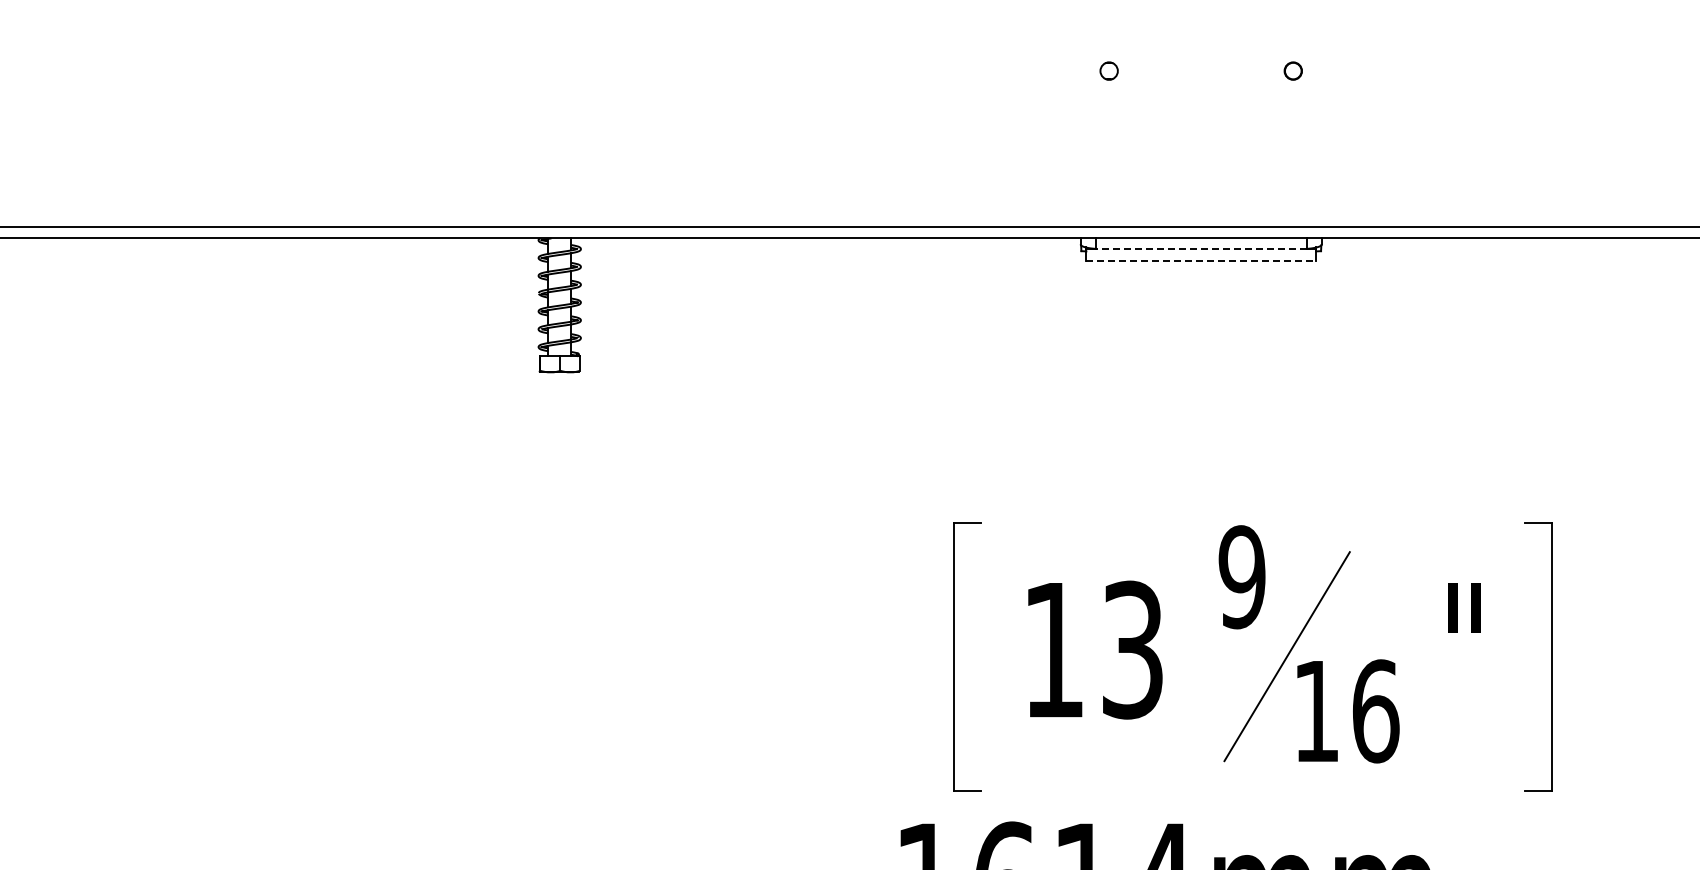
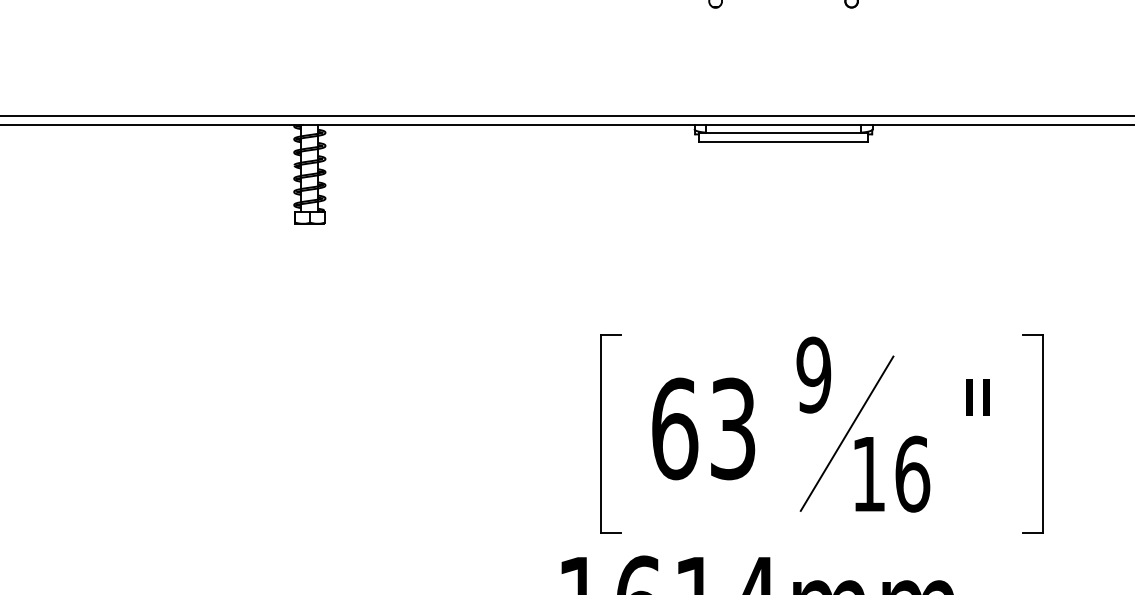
line: (1200, 248) -> (783, 132), dashed -> solid
line: (1201, 261) -> (783, 141), dashed -> solid
text: (1054, 649) -> (675, 428), 13 -> 63

